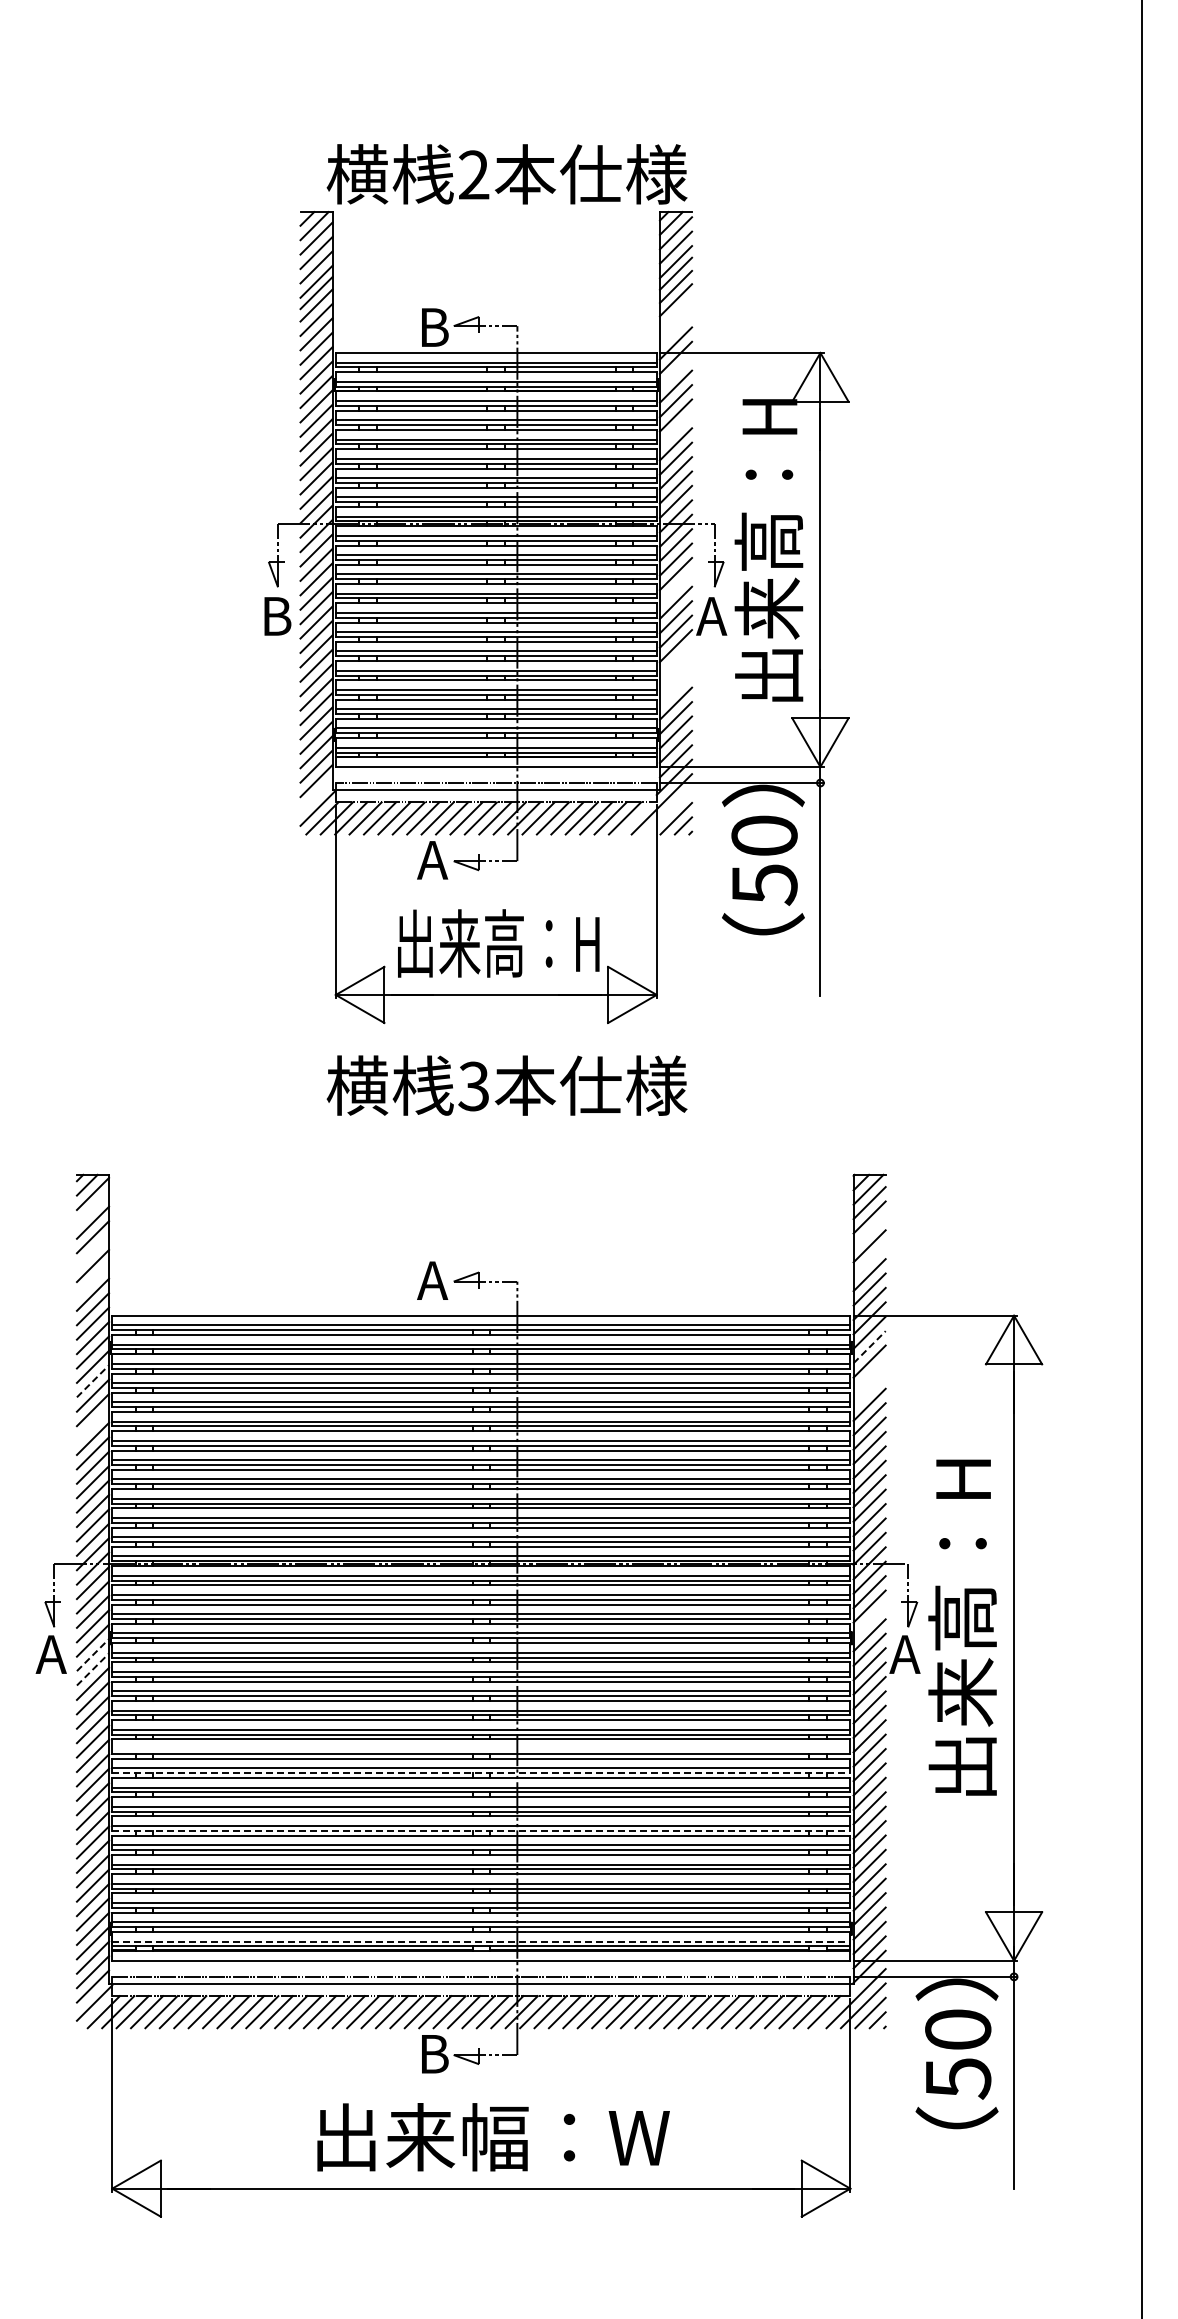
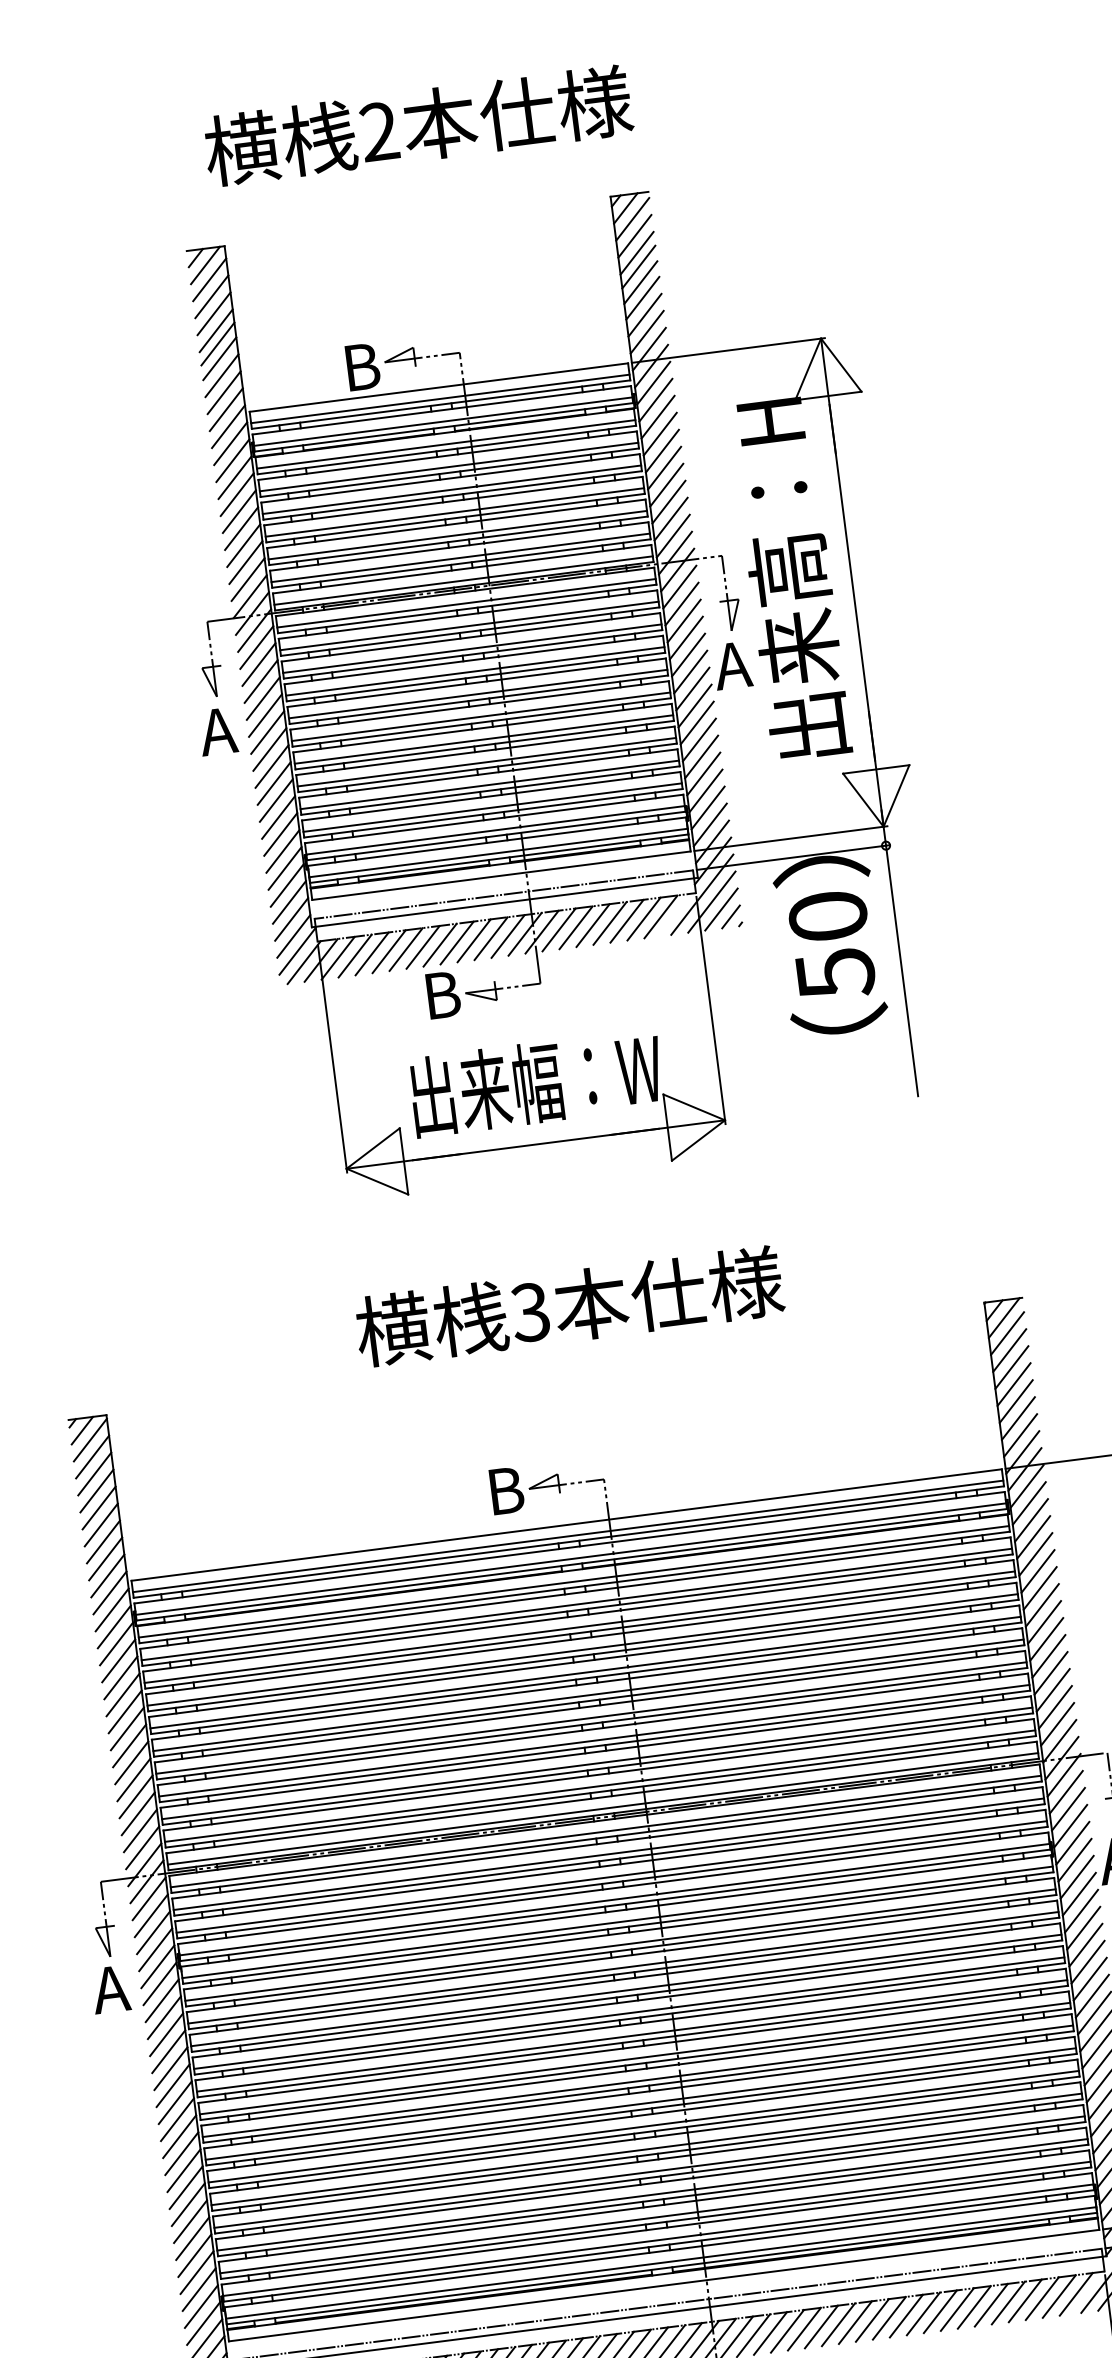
text: (506, 174) -> (417, 126), moved
line: (675, 314) -> (644, 315), added
line: (675, 329) -> (646, 332), added
line: (675, 372) -> (653, 383), added
line: (675, 429) -> (661, 450), added
line: (675, 588) -> (685, 638), added
text: (275, 616) -> (218, 731), B -> A
line: (675, 660) -> (696, 723), added
line: (675, 674) -> (698, 739), added
line: (675, 689) -> (701, 757), added
line: (316, 795) -> (293, 936), added
line: (669, 811) -> (712, 902), added
text: (432, 860) -> (440, 995), A -> B
text: (547, 943) -> (588, 1076), 出来高：H -> 出来幅：W
text: (506, 1085) -> (568, 1306), moved
line: (92, 1208) -> (92, 1457), added
line: (869, 1231) -> (1011, 1367), added
line: (92, 1251) -> (98, 1508), added
line: (869, 1260) -> (1016, 1401), added
line: (92, 1280) -> (102, 1542), added
text: (432, 1280) -> (503, 1490), A -> B
line: (869, 1347) -> (1029, 1503), dashed -> solid
line: (869, 1375) -> (1033, 1536), added
line: (93, 1381) -> (119, 1661), dashed -> solid
line: (869, 1390) -> (1035, 1554), added
line: (92, 1424) -> (124, 1711), added
line: (869, 1620) -> (1070, 1825), added
line: (93, 1655) -> (160, 1984), dashed -> solid
line: (93, 1669) -> (162, 2000), dashed -> solid
line: (481, 1749) -> (632, 2036), added
line: (481, 1773) -> (636, 2064), dashed -> solid
line: (481, 1830) -> (644, 2131), dashed -> solid
line: (481, 1941) -> (661, 2262), dashed -> solid

